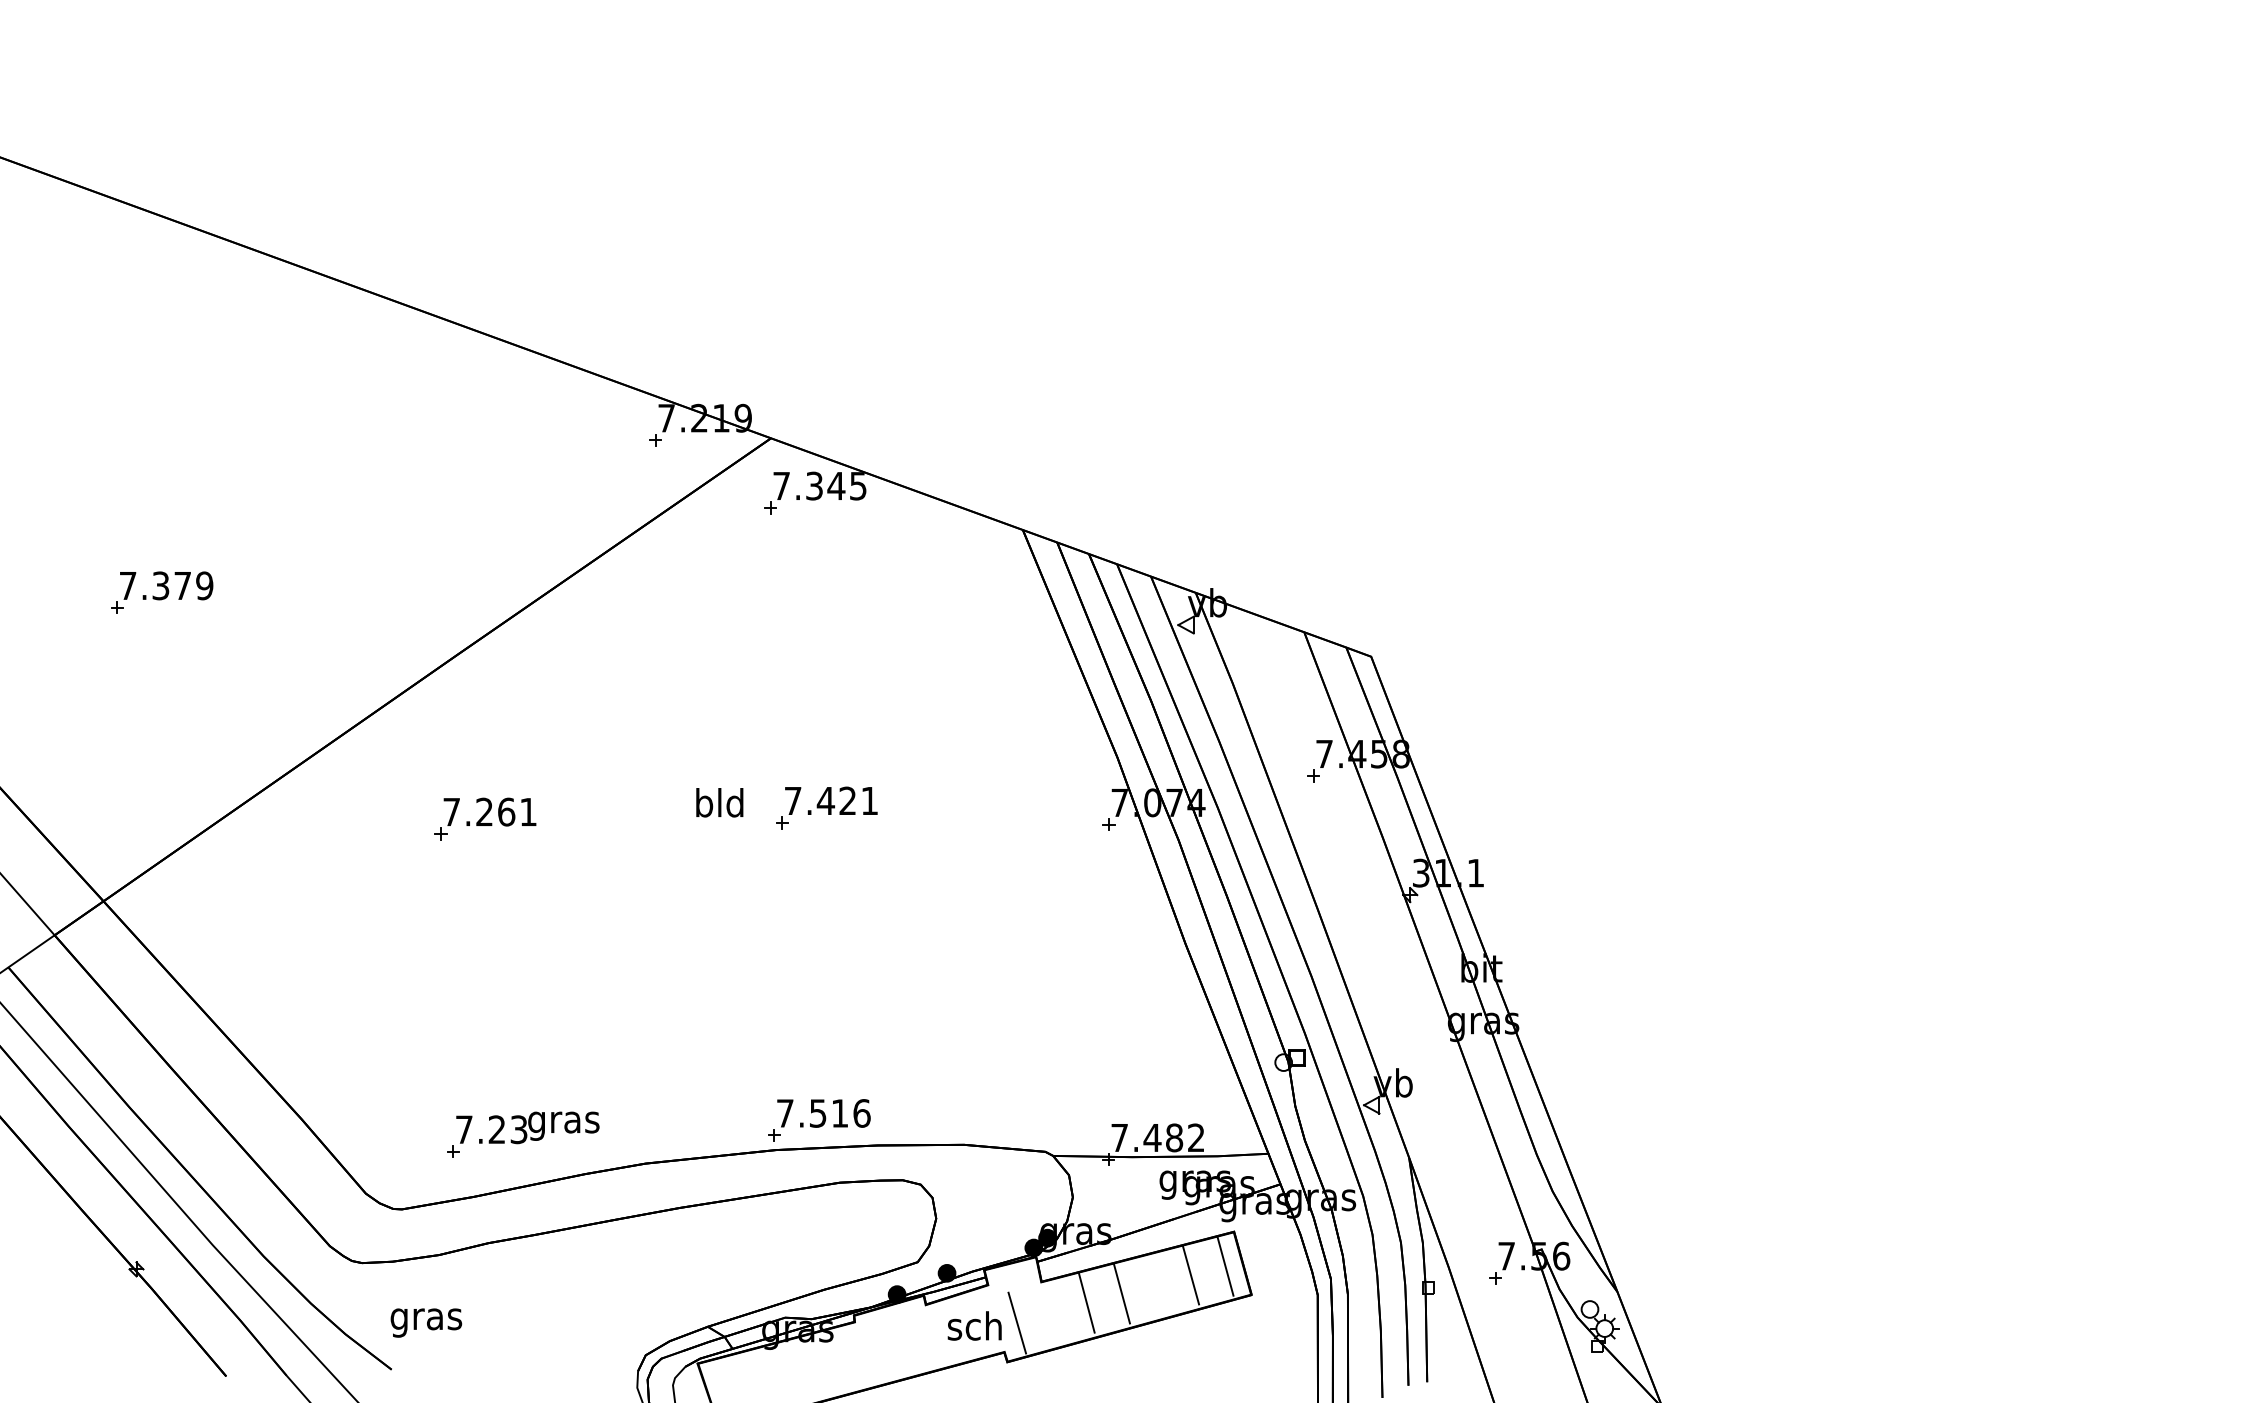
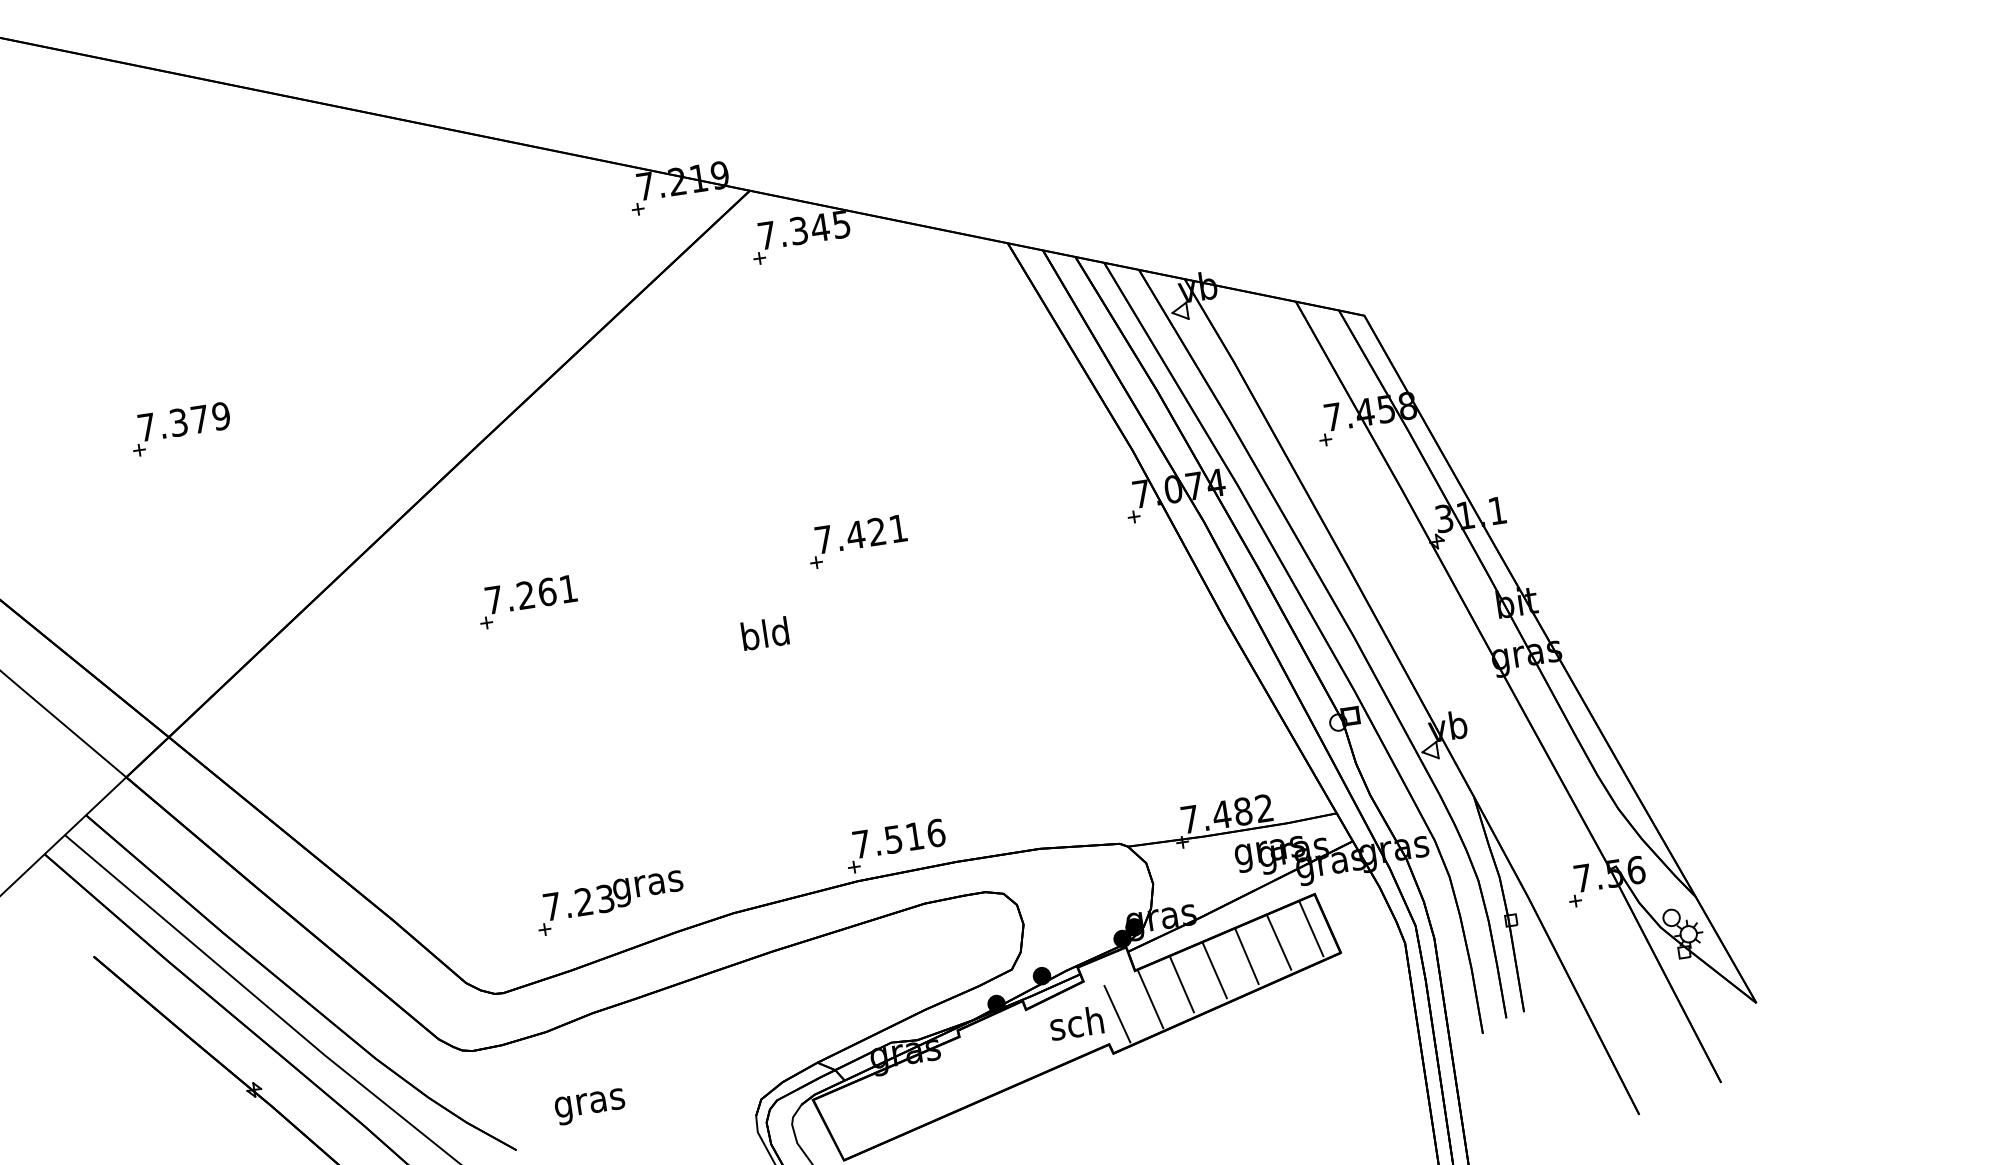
text: (719, 802) -> (764, 633), moved
line: (1156, 1284) -> (1247, 956), added
line: (1052, 1313) -> (1150, 999), added
text: (426, 1322) -> (590, 1106), moved

